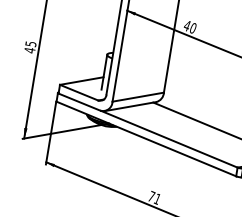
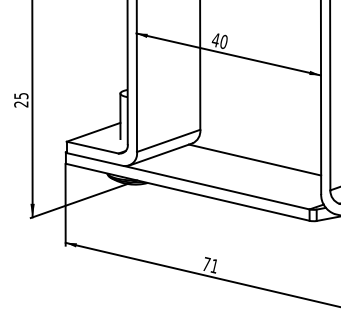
text: (30, 50) -> (21, 104), 45 -> 25

